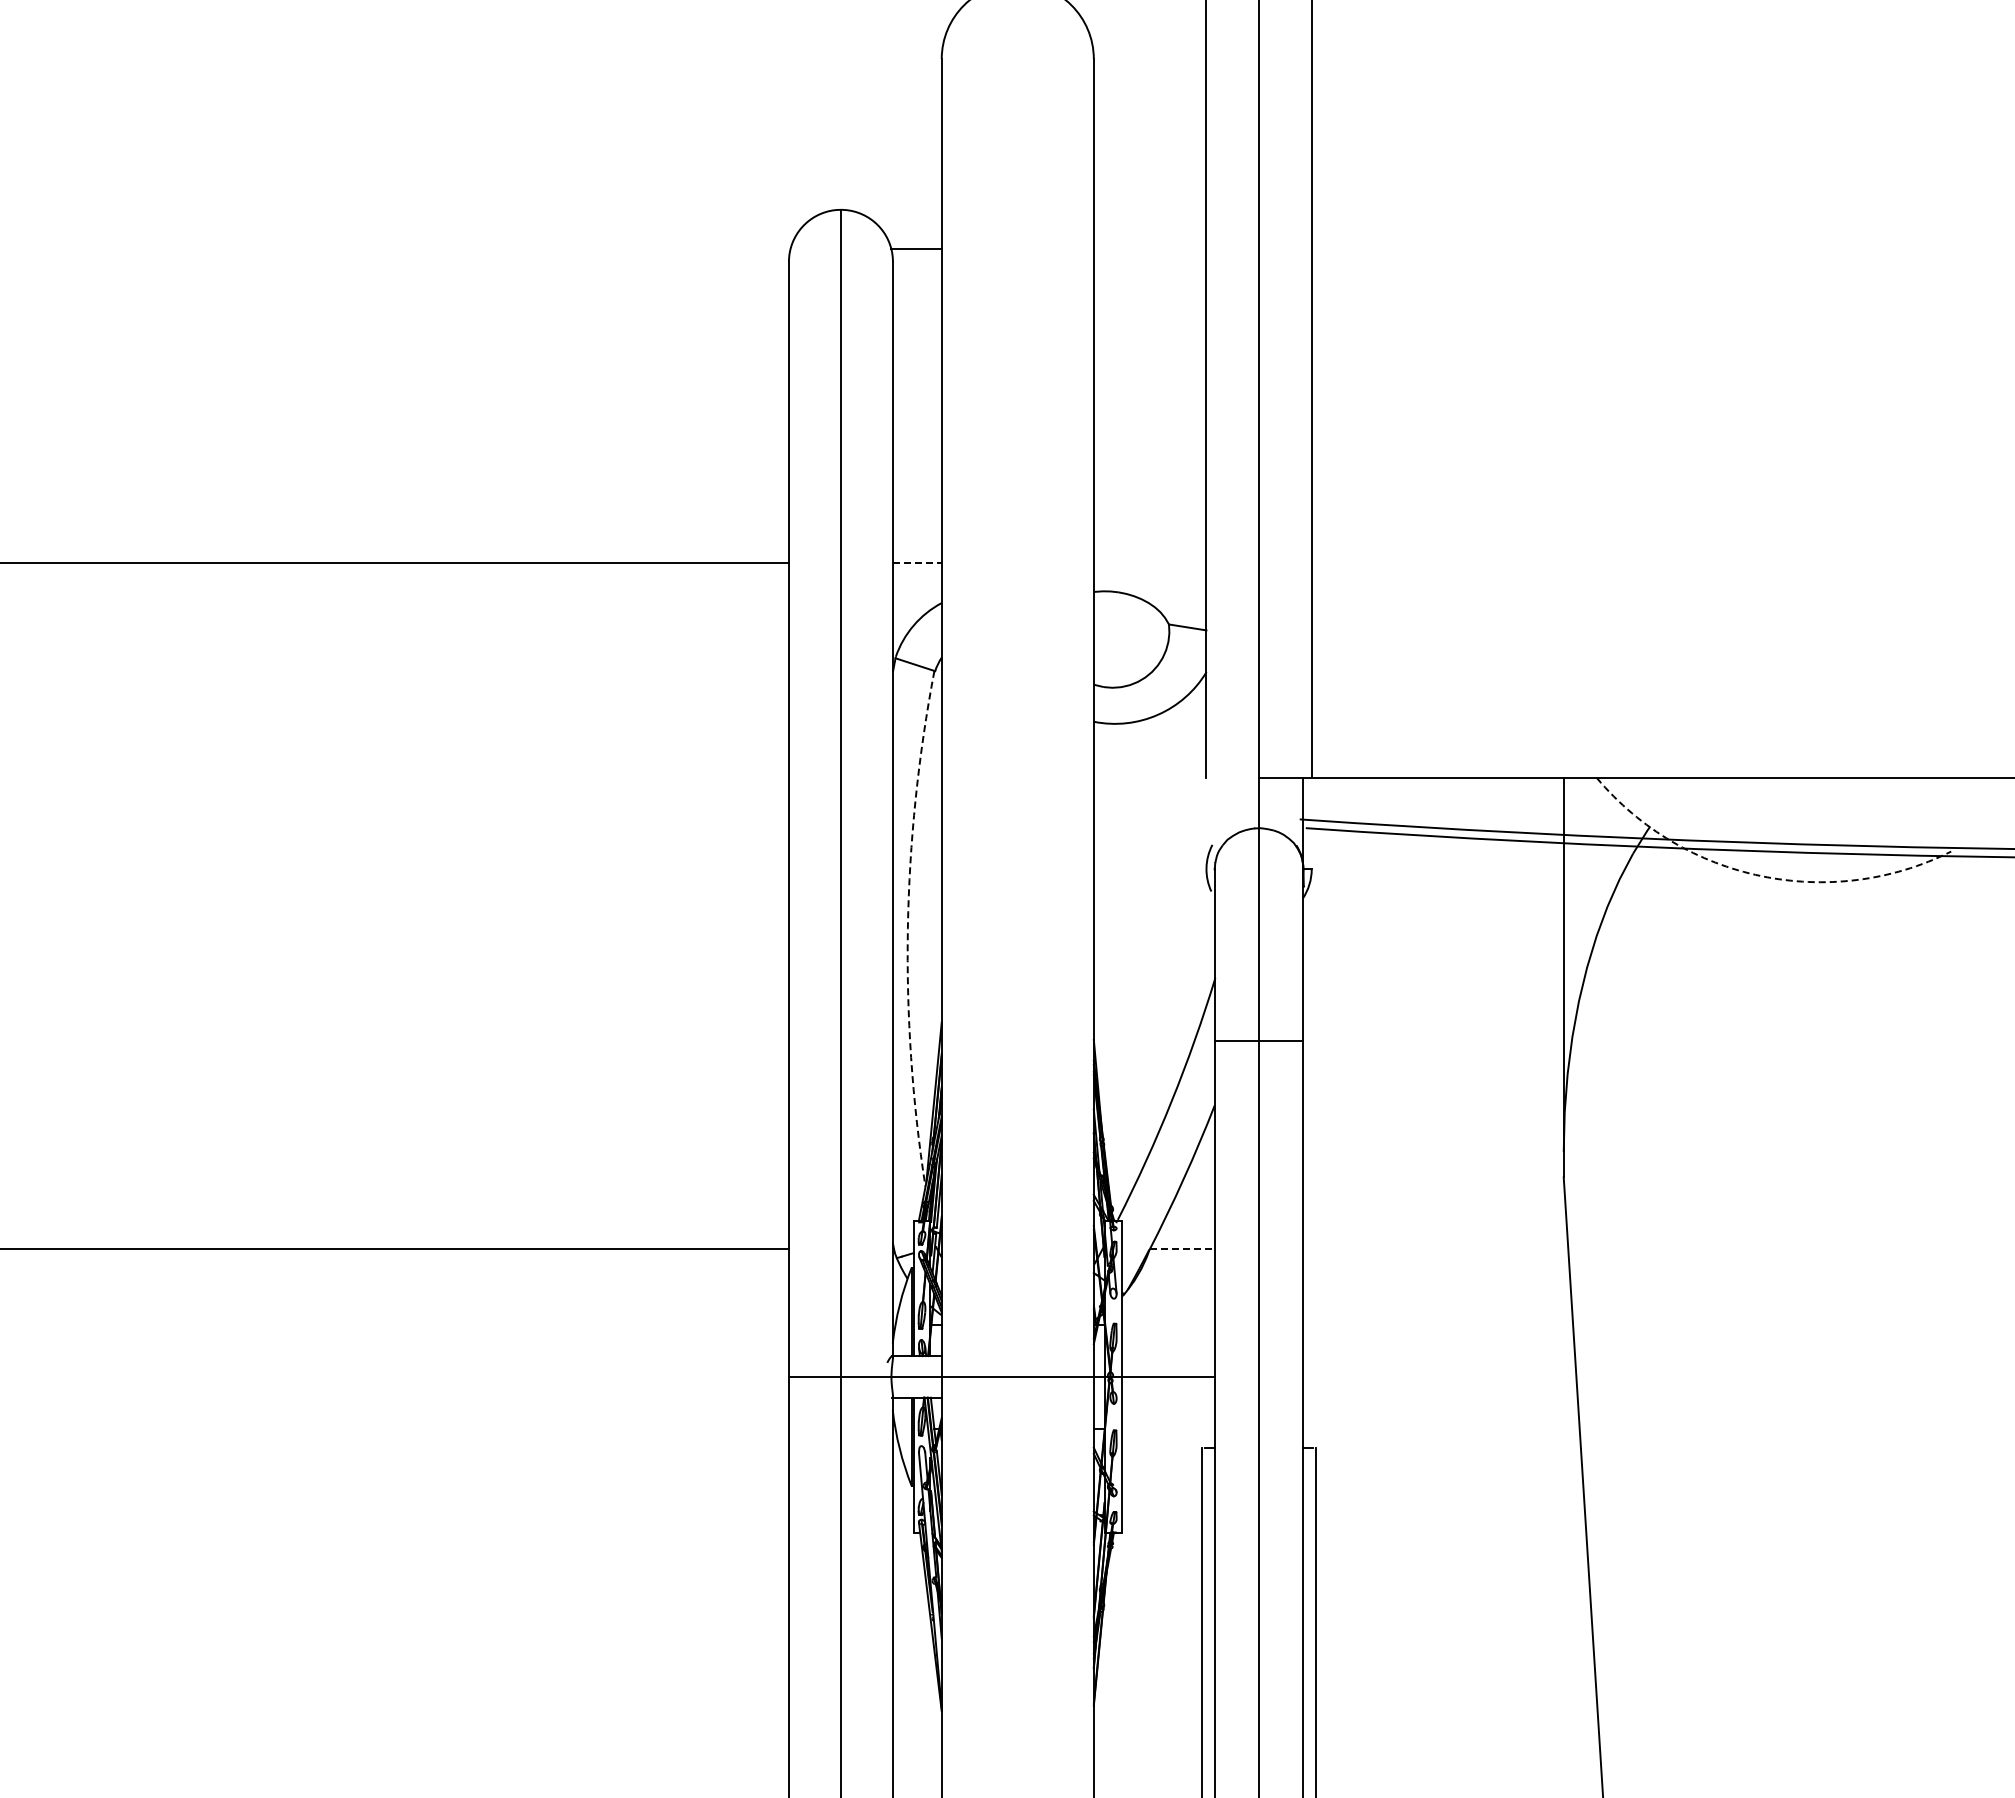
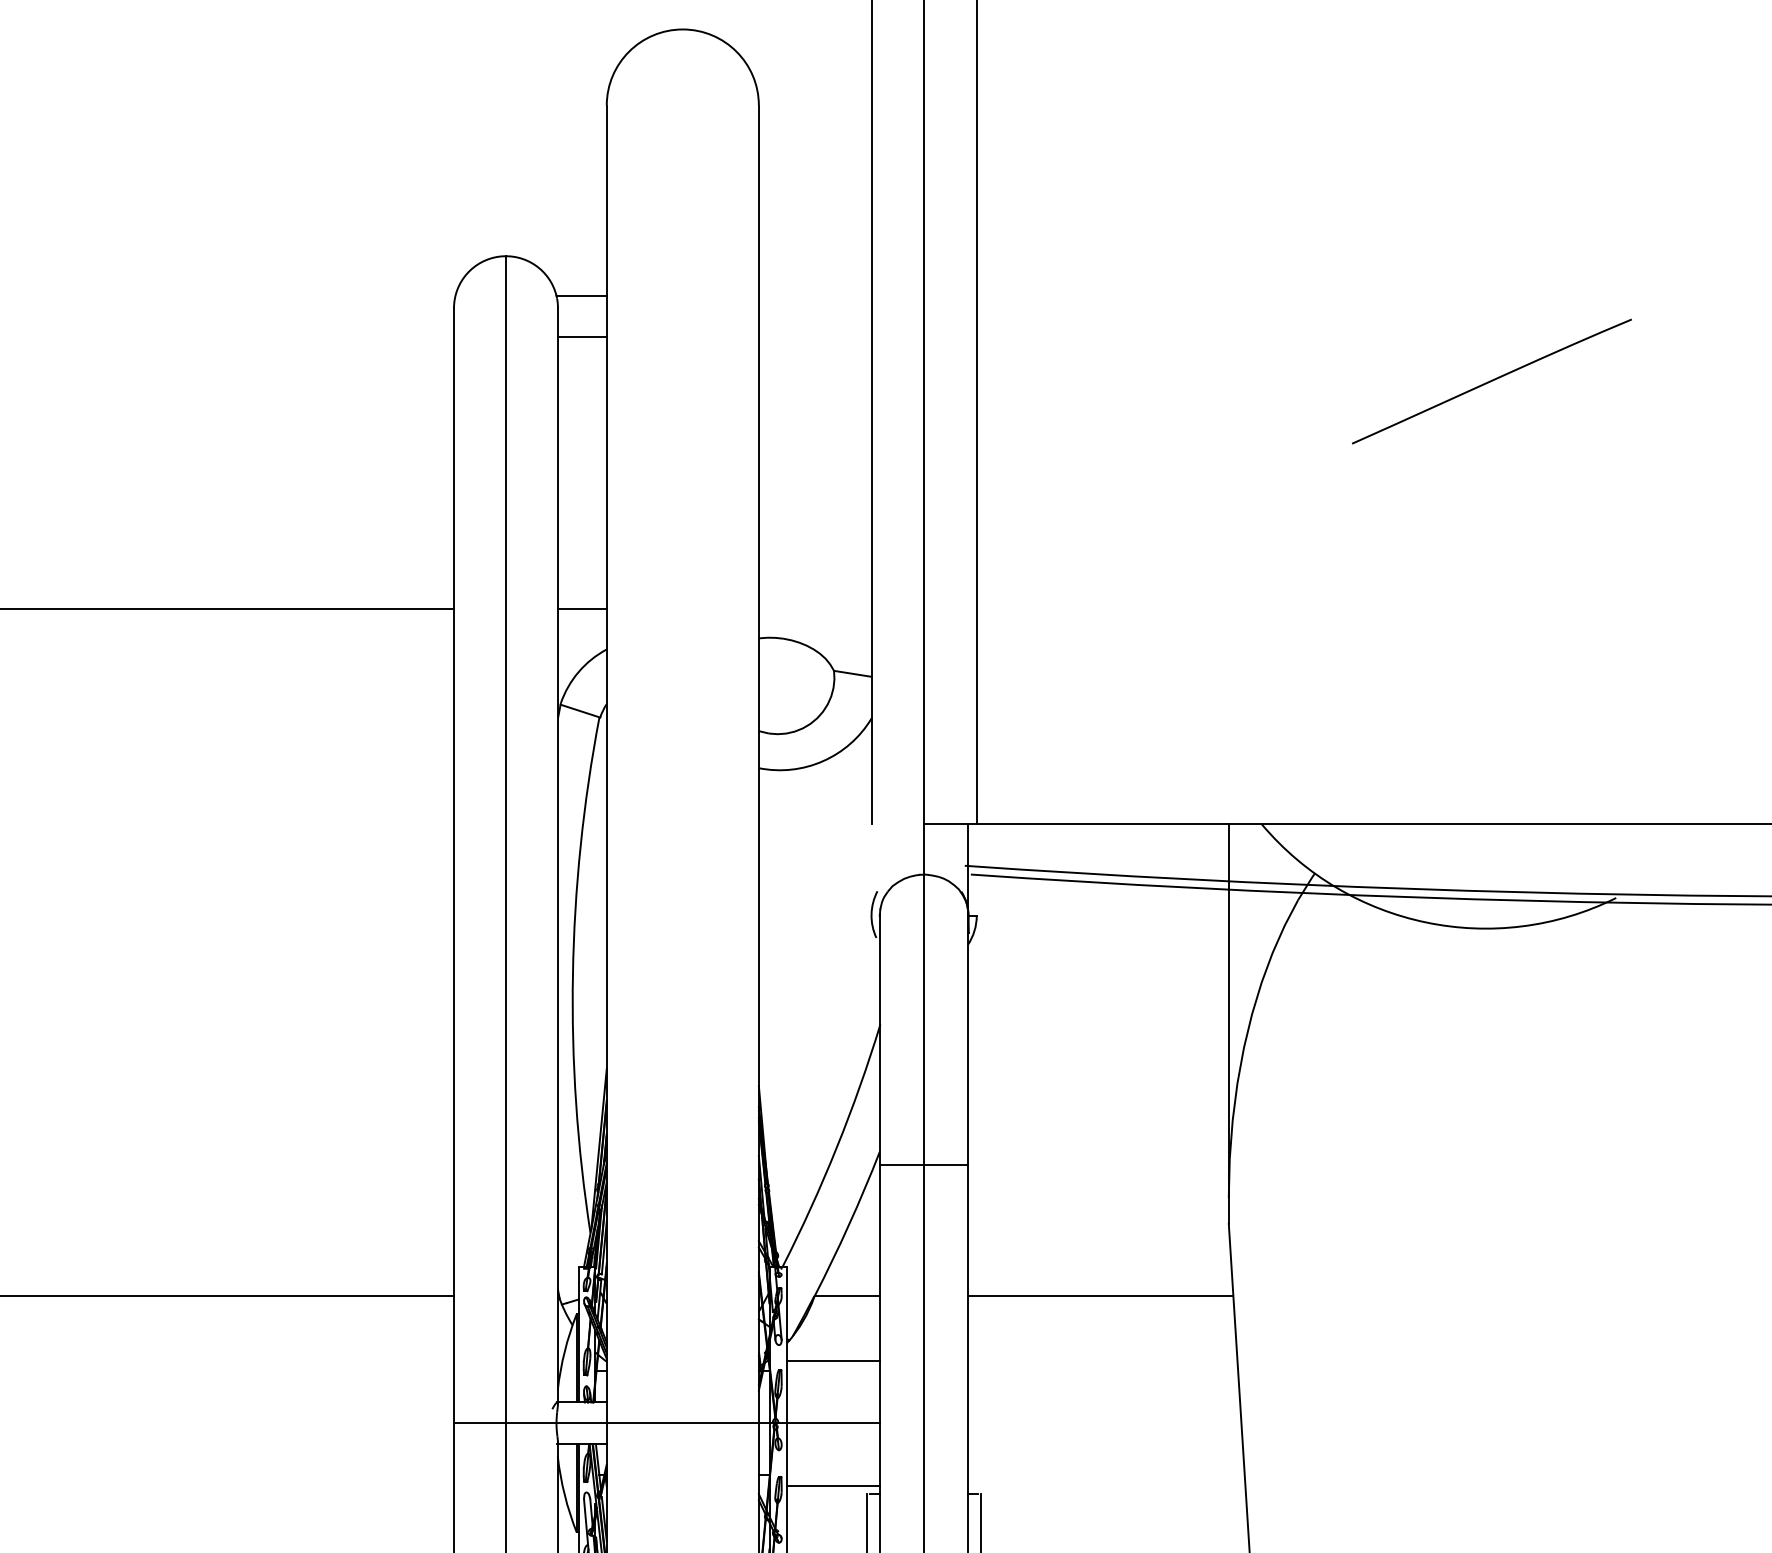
line: (916, 290) -> (581, 336), added
curve: (1826, 334) -> (1491, 380), added
line: (917, 562) -> (582, 608), dashed -> solid
arc: (1761, 876) -> (1426, 922), dashed -> solid
arc: (907, 928) -> (572, 974), dashed -> solid
line: (1258, 1040) -> (923, 1164), moved
line: (1182, 1249) -> (847, 1295), dashed -> solid
line: (1435, 1249) -> (1100, 1295), added
line: (1167, 1314) -> (832, 1360), added
line: (1167, 1439) -> (832, 1485), added

